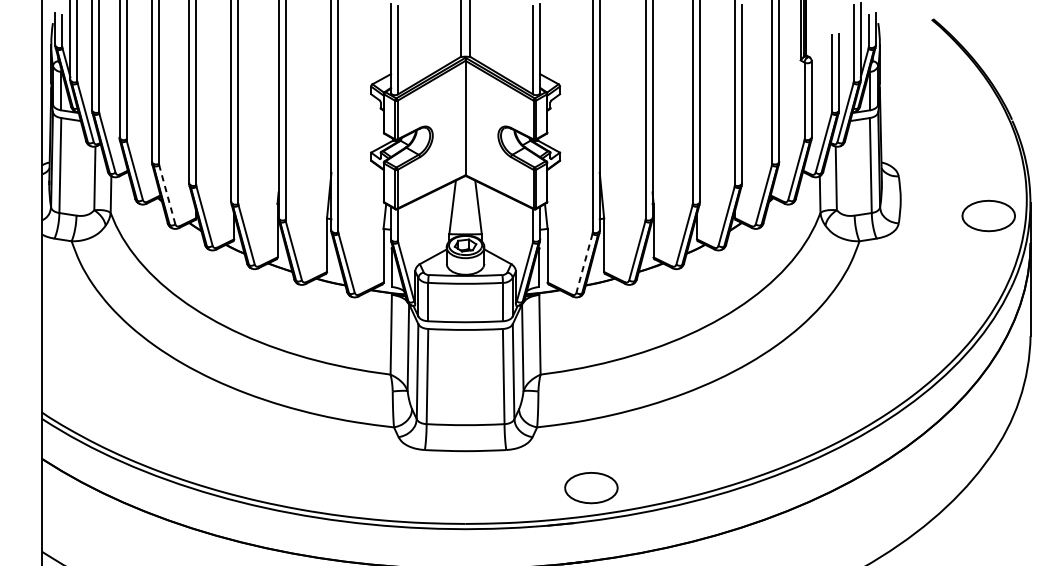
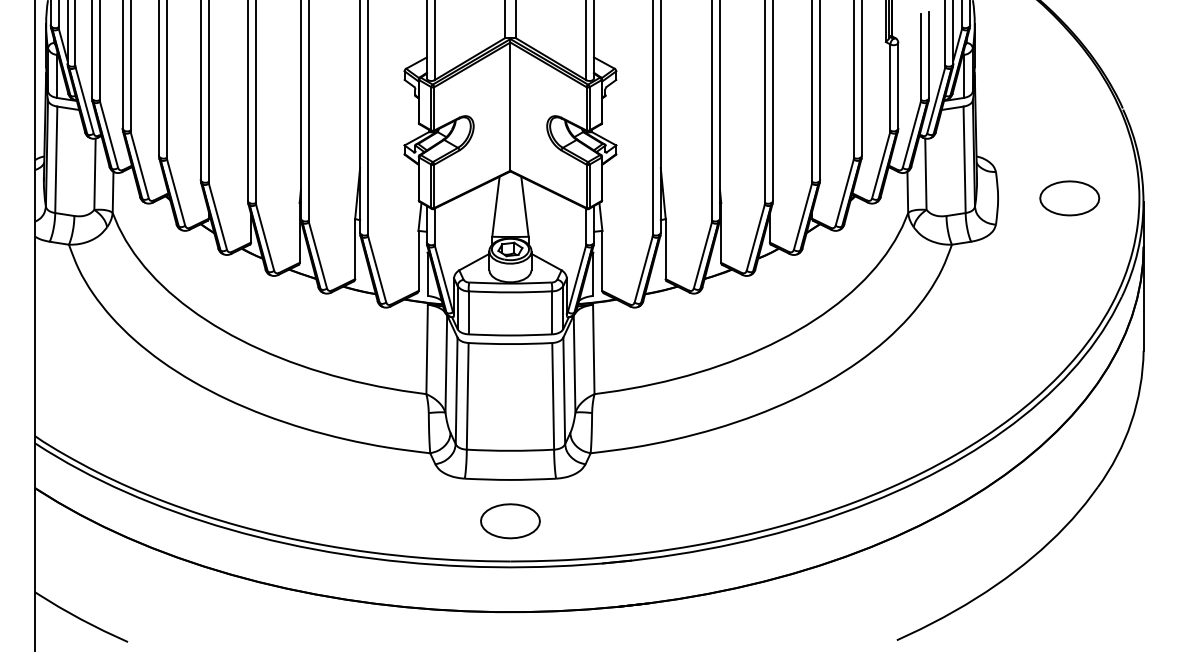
line: (167, 194) -> (176, 192), dashed -> solid
part: (988, 216) -> (1069, 198), moved
line: (584, 263) -> (643, 269), dashed -> solid
part: (591, 488) -> (510, 521), moved

